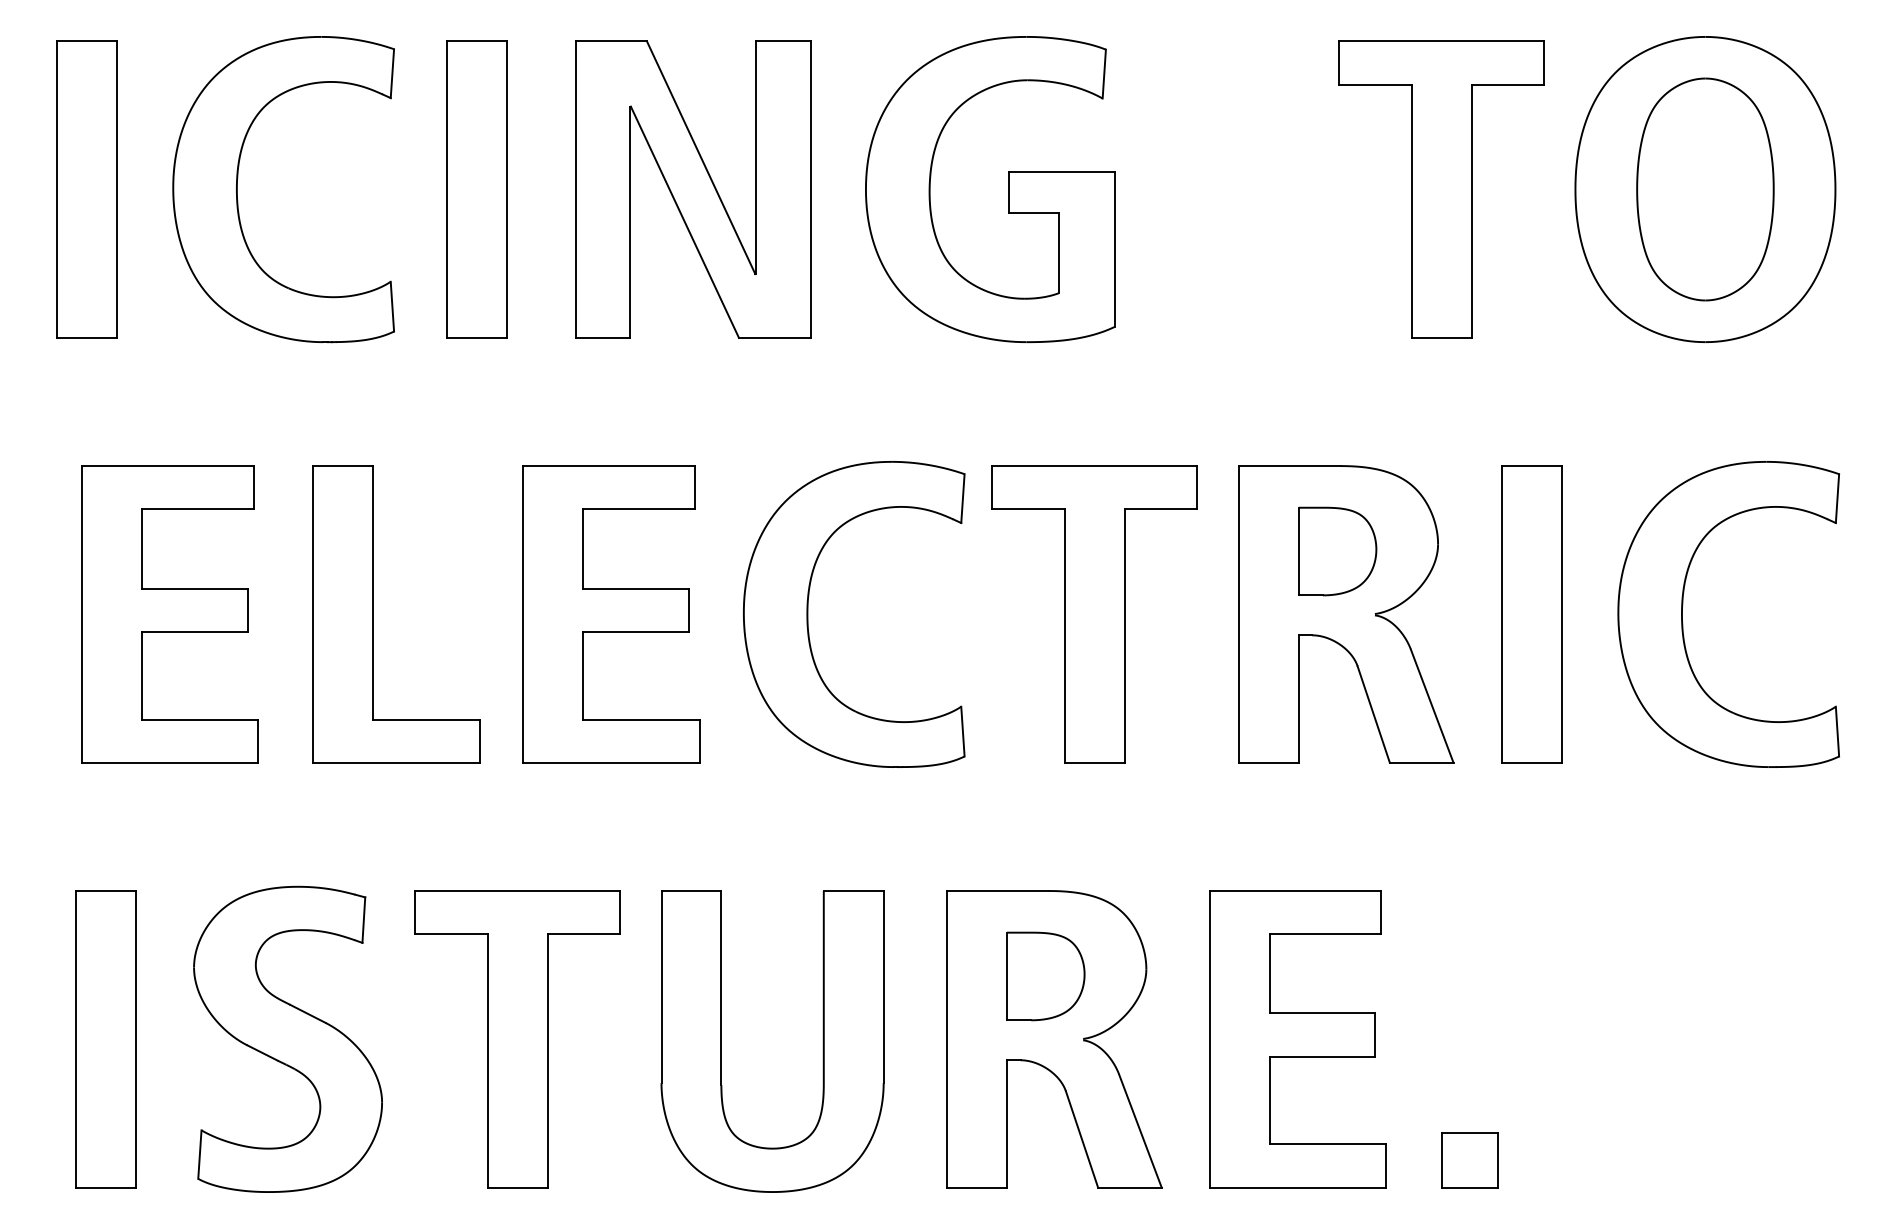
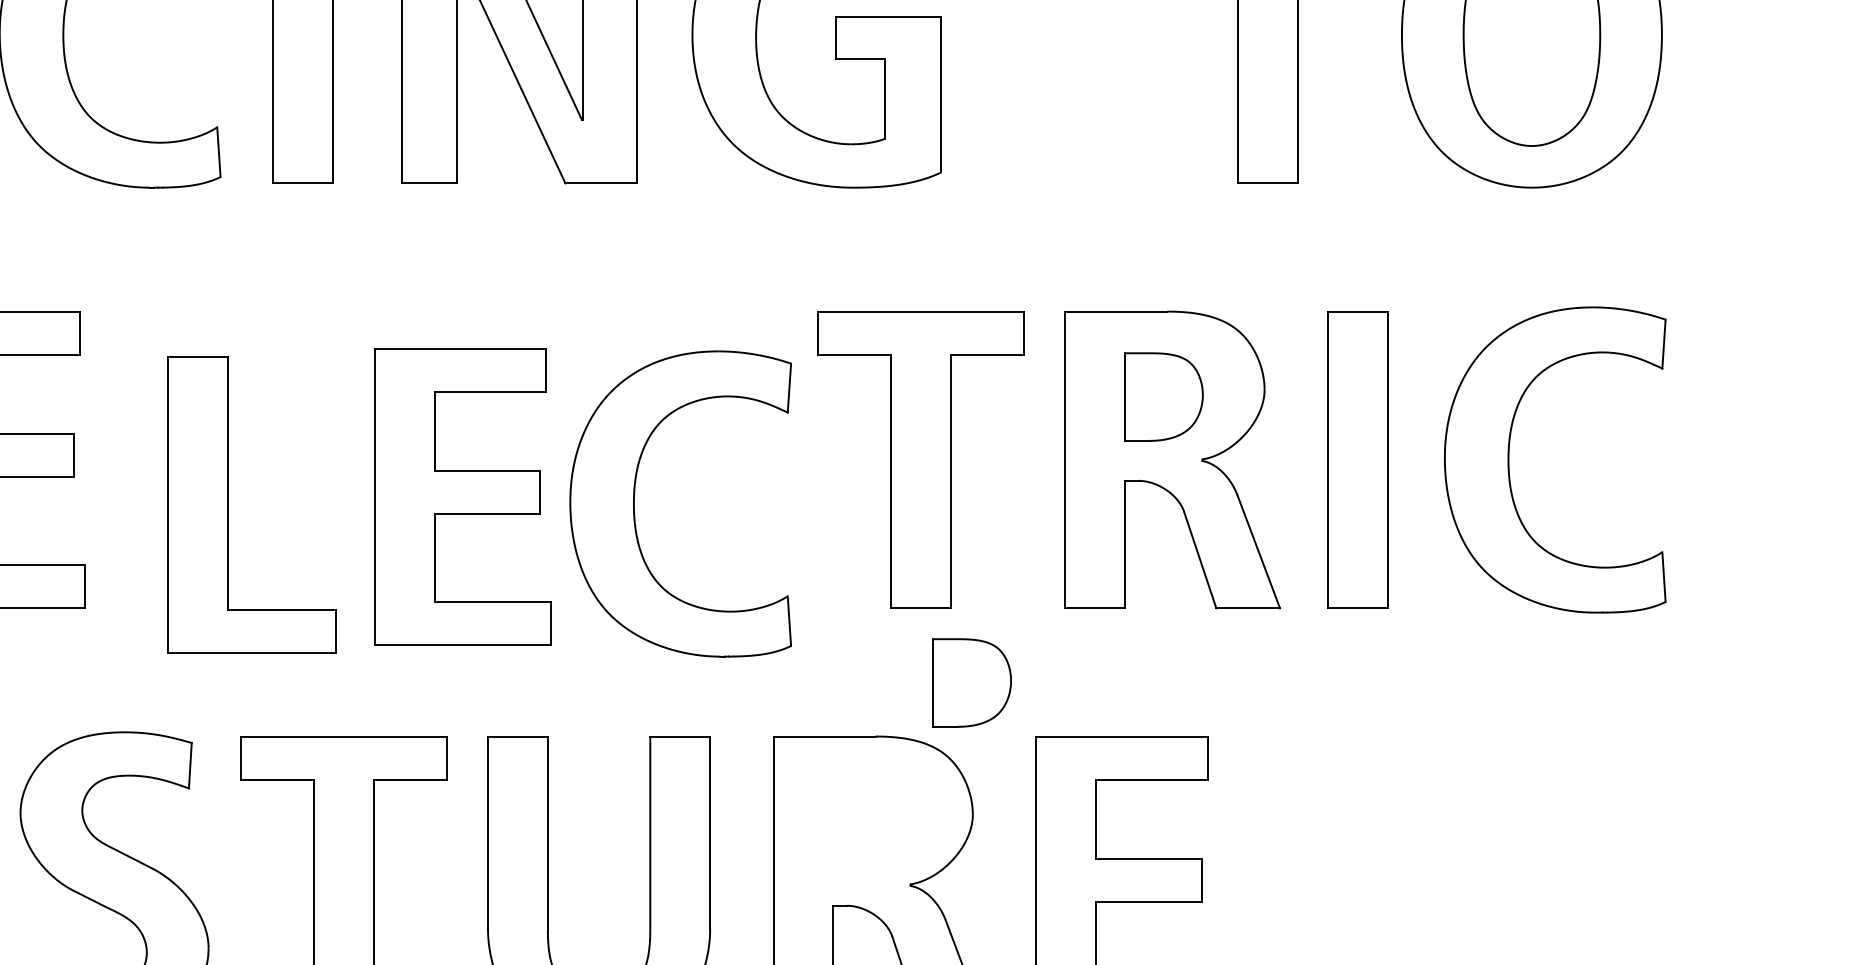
part: (373, 614) -> (229, 505), moved
part: (611, 614) -> (463, 497), moved
part: (808, 614) -> (635, 504), moved
part: (1045, 976) -> (972, 683), moved

